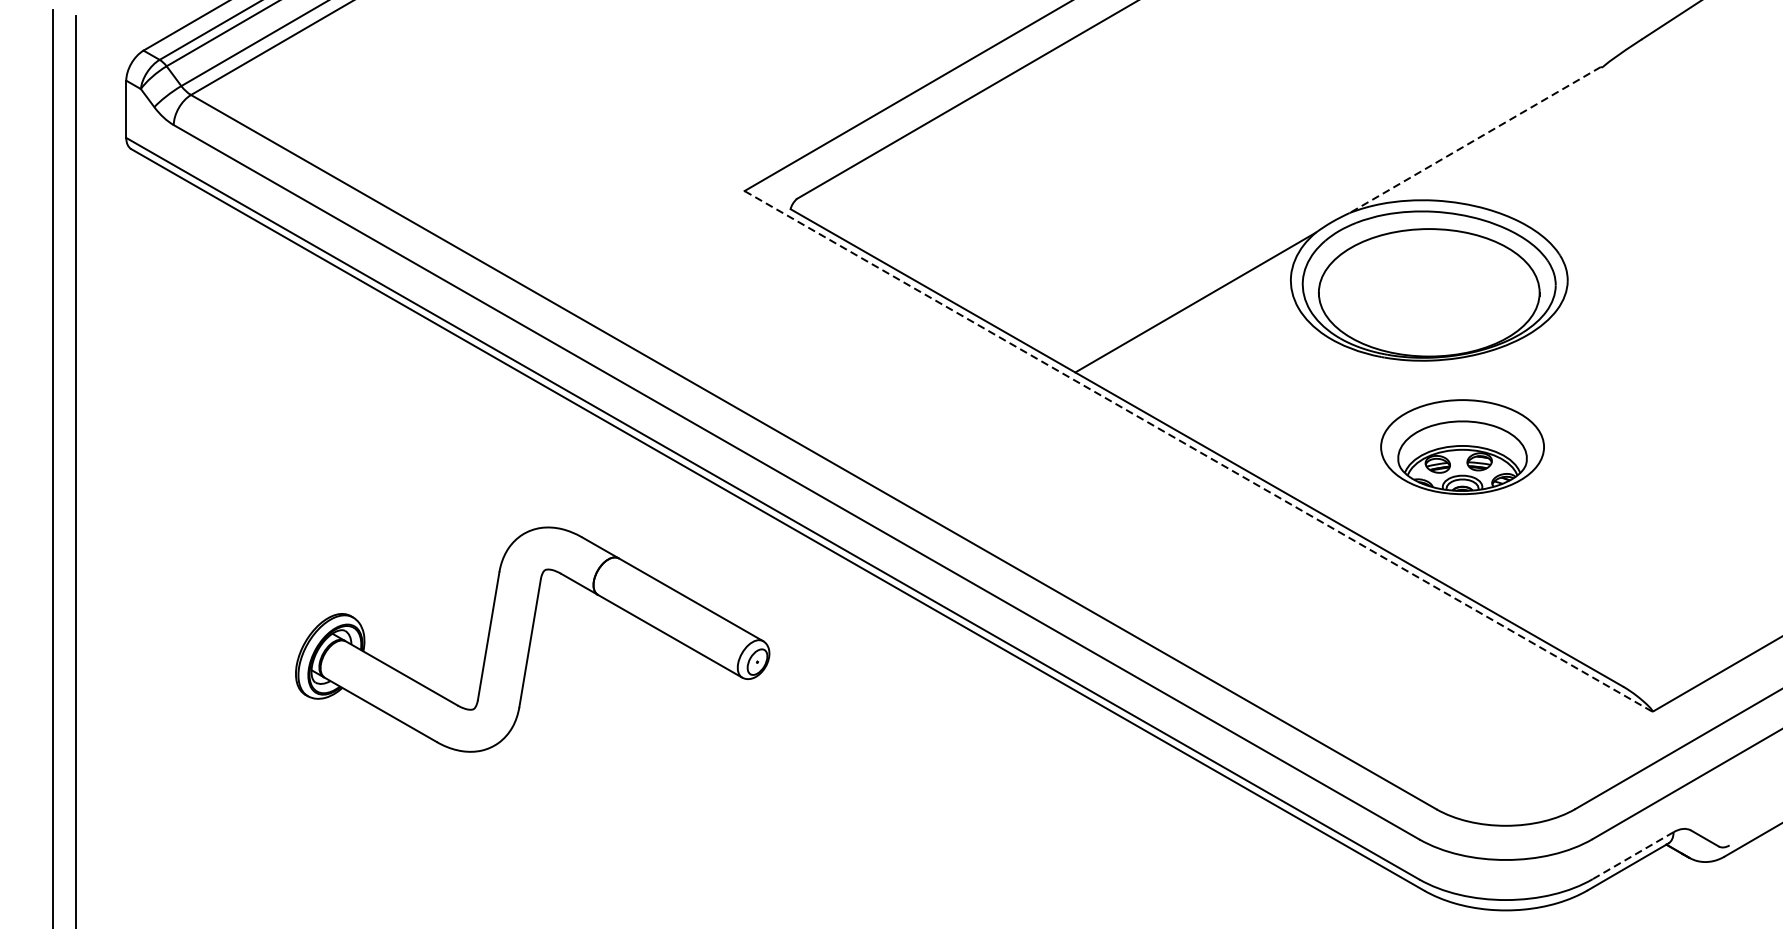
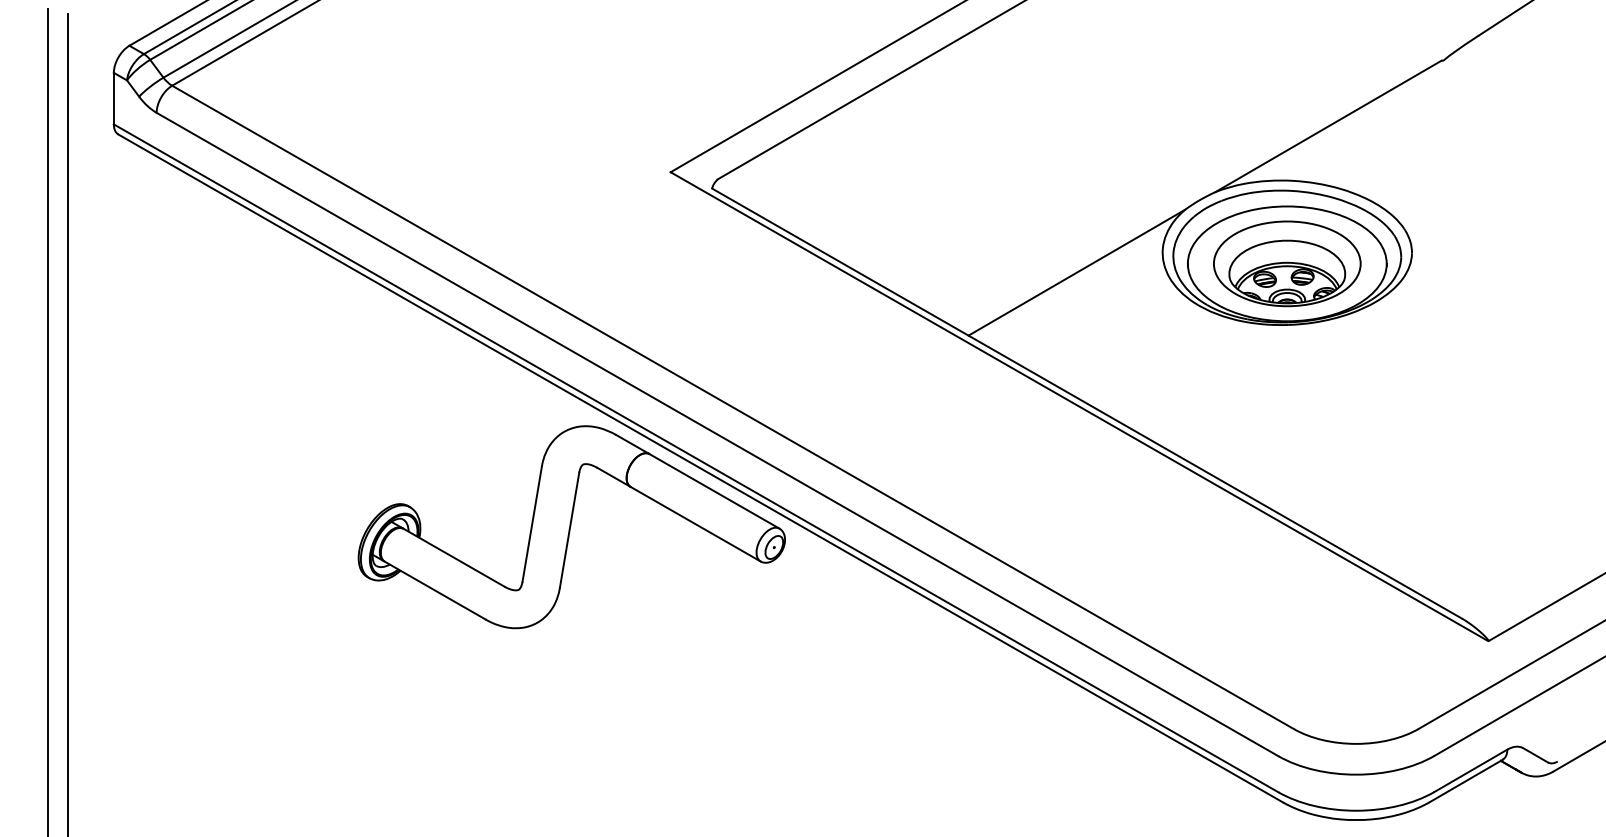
line: (1475, 140) -> (1328, 126), dashed -> solid
part: (1462, 446) -> (1287, 263), moved
line: (1197, 451) -> (1078, 406), dashed -> solid
part: (532, 639) -> (571, 527), moved
line: (1632, 856) -> (1470, 771), dashed -> solid

